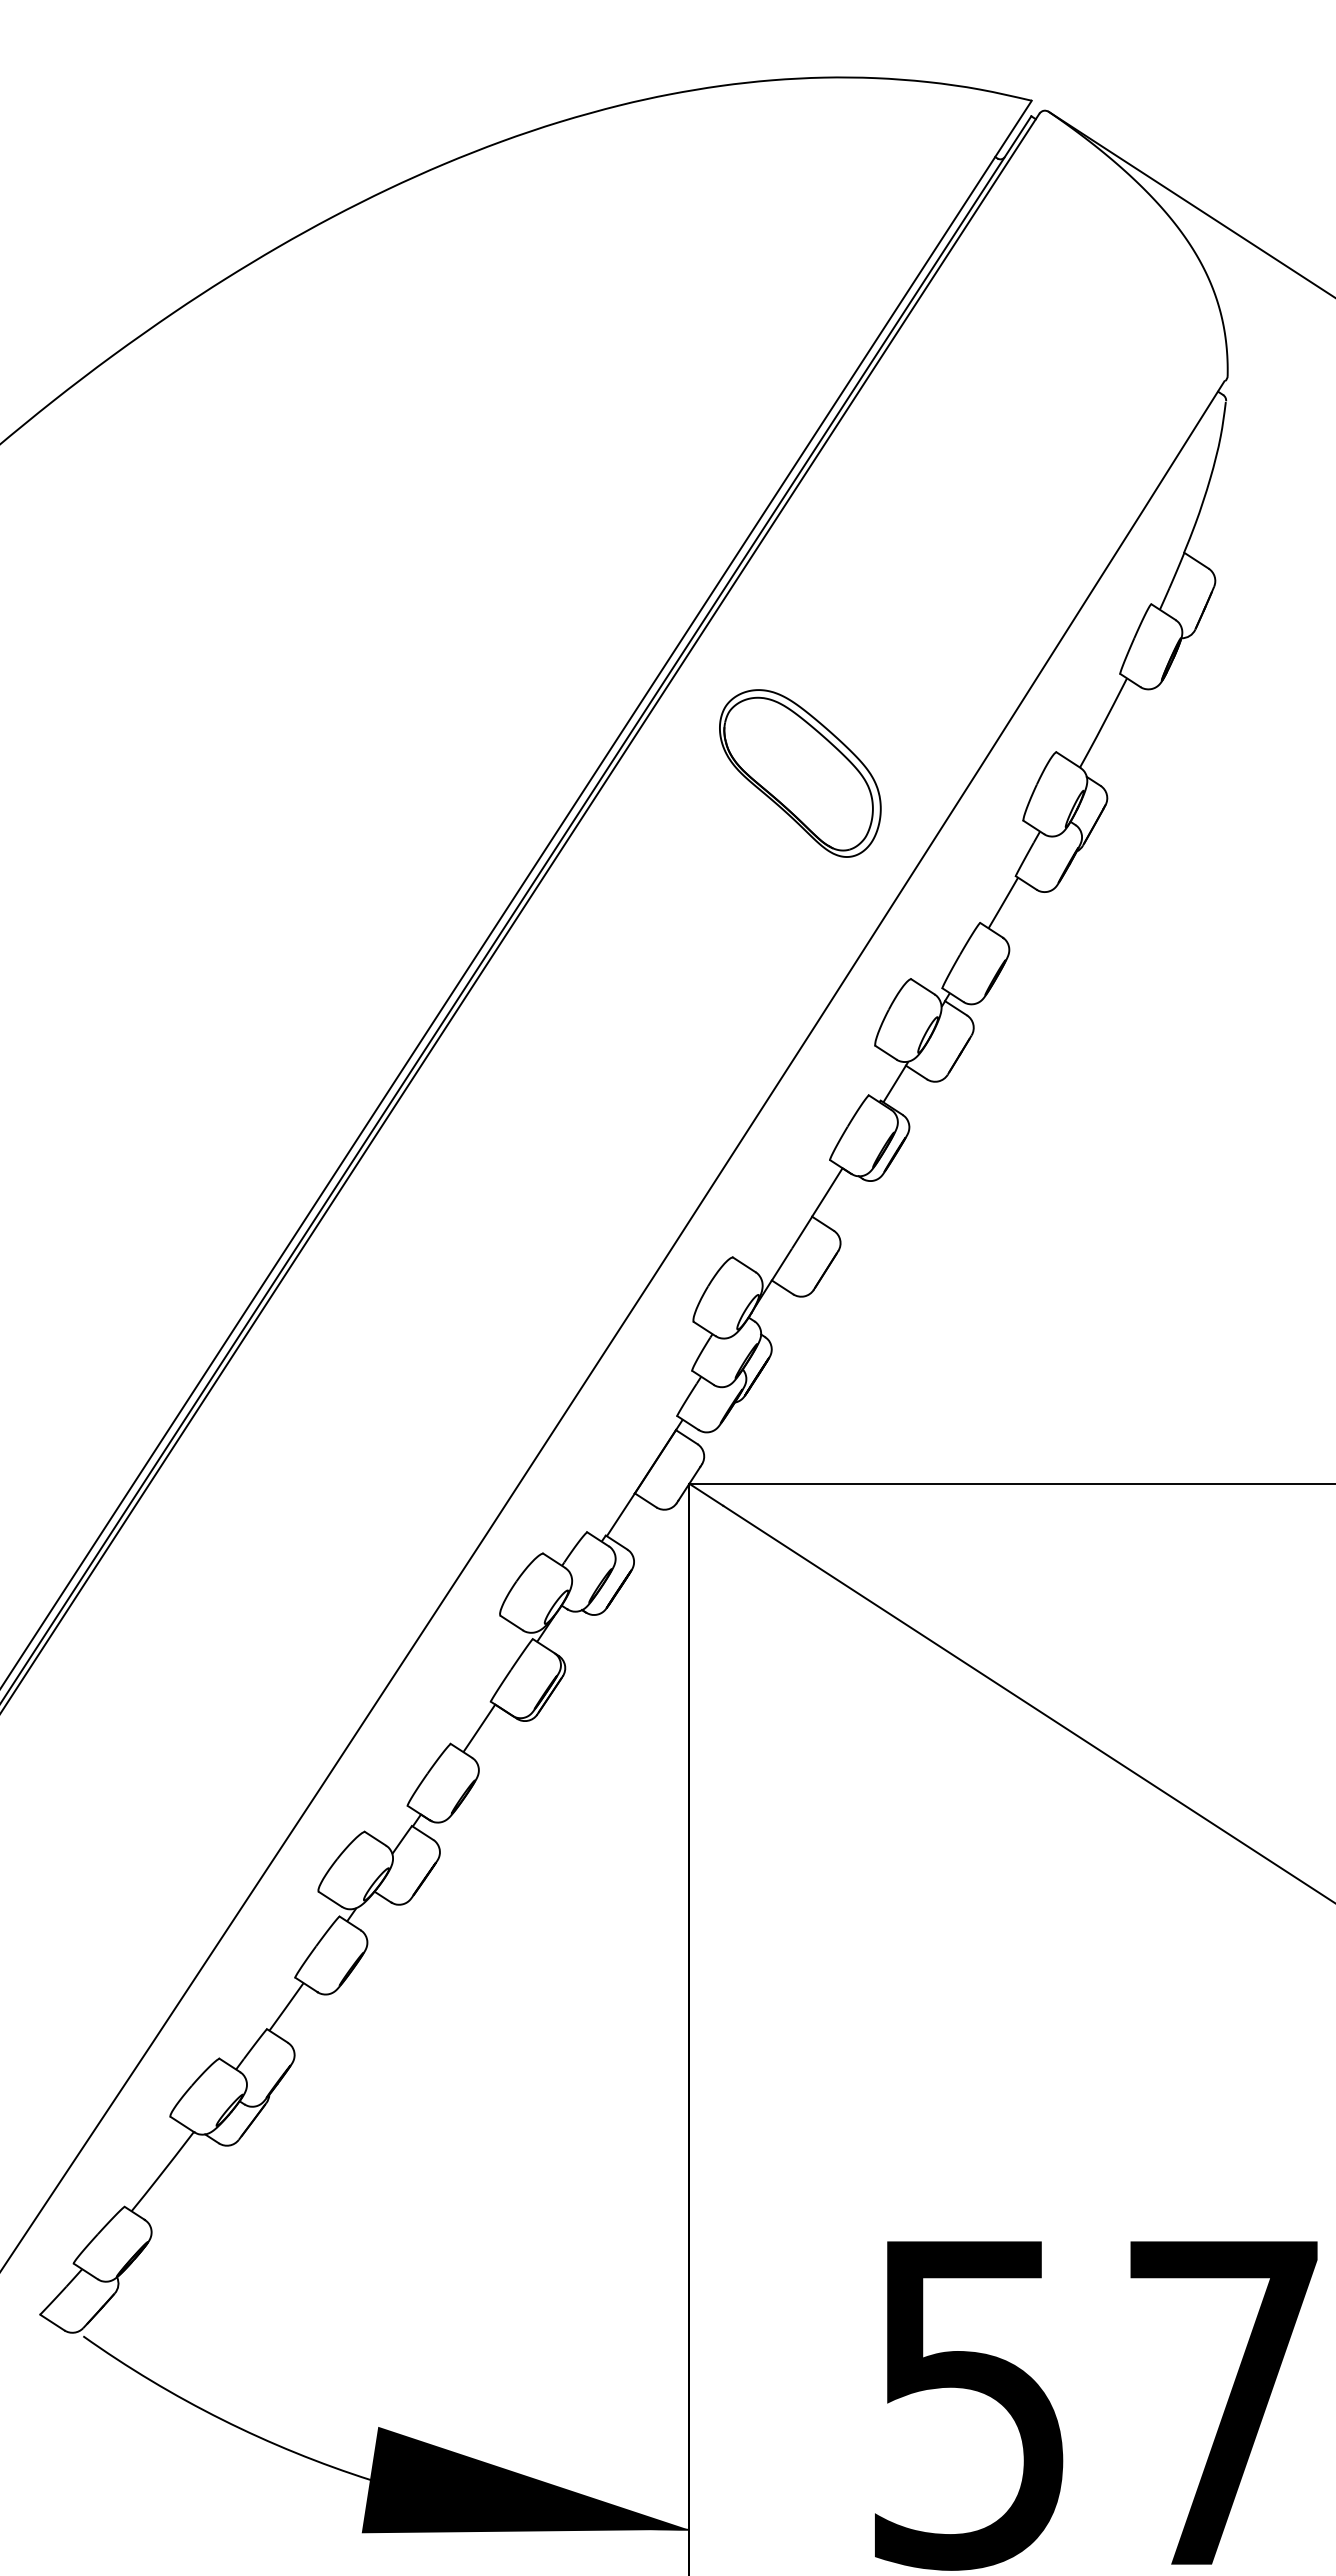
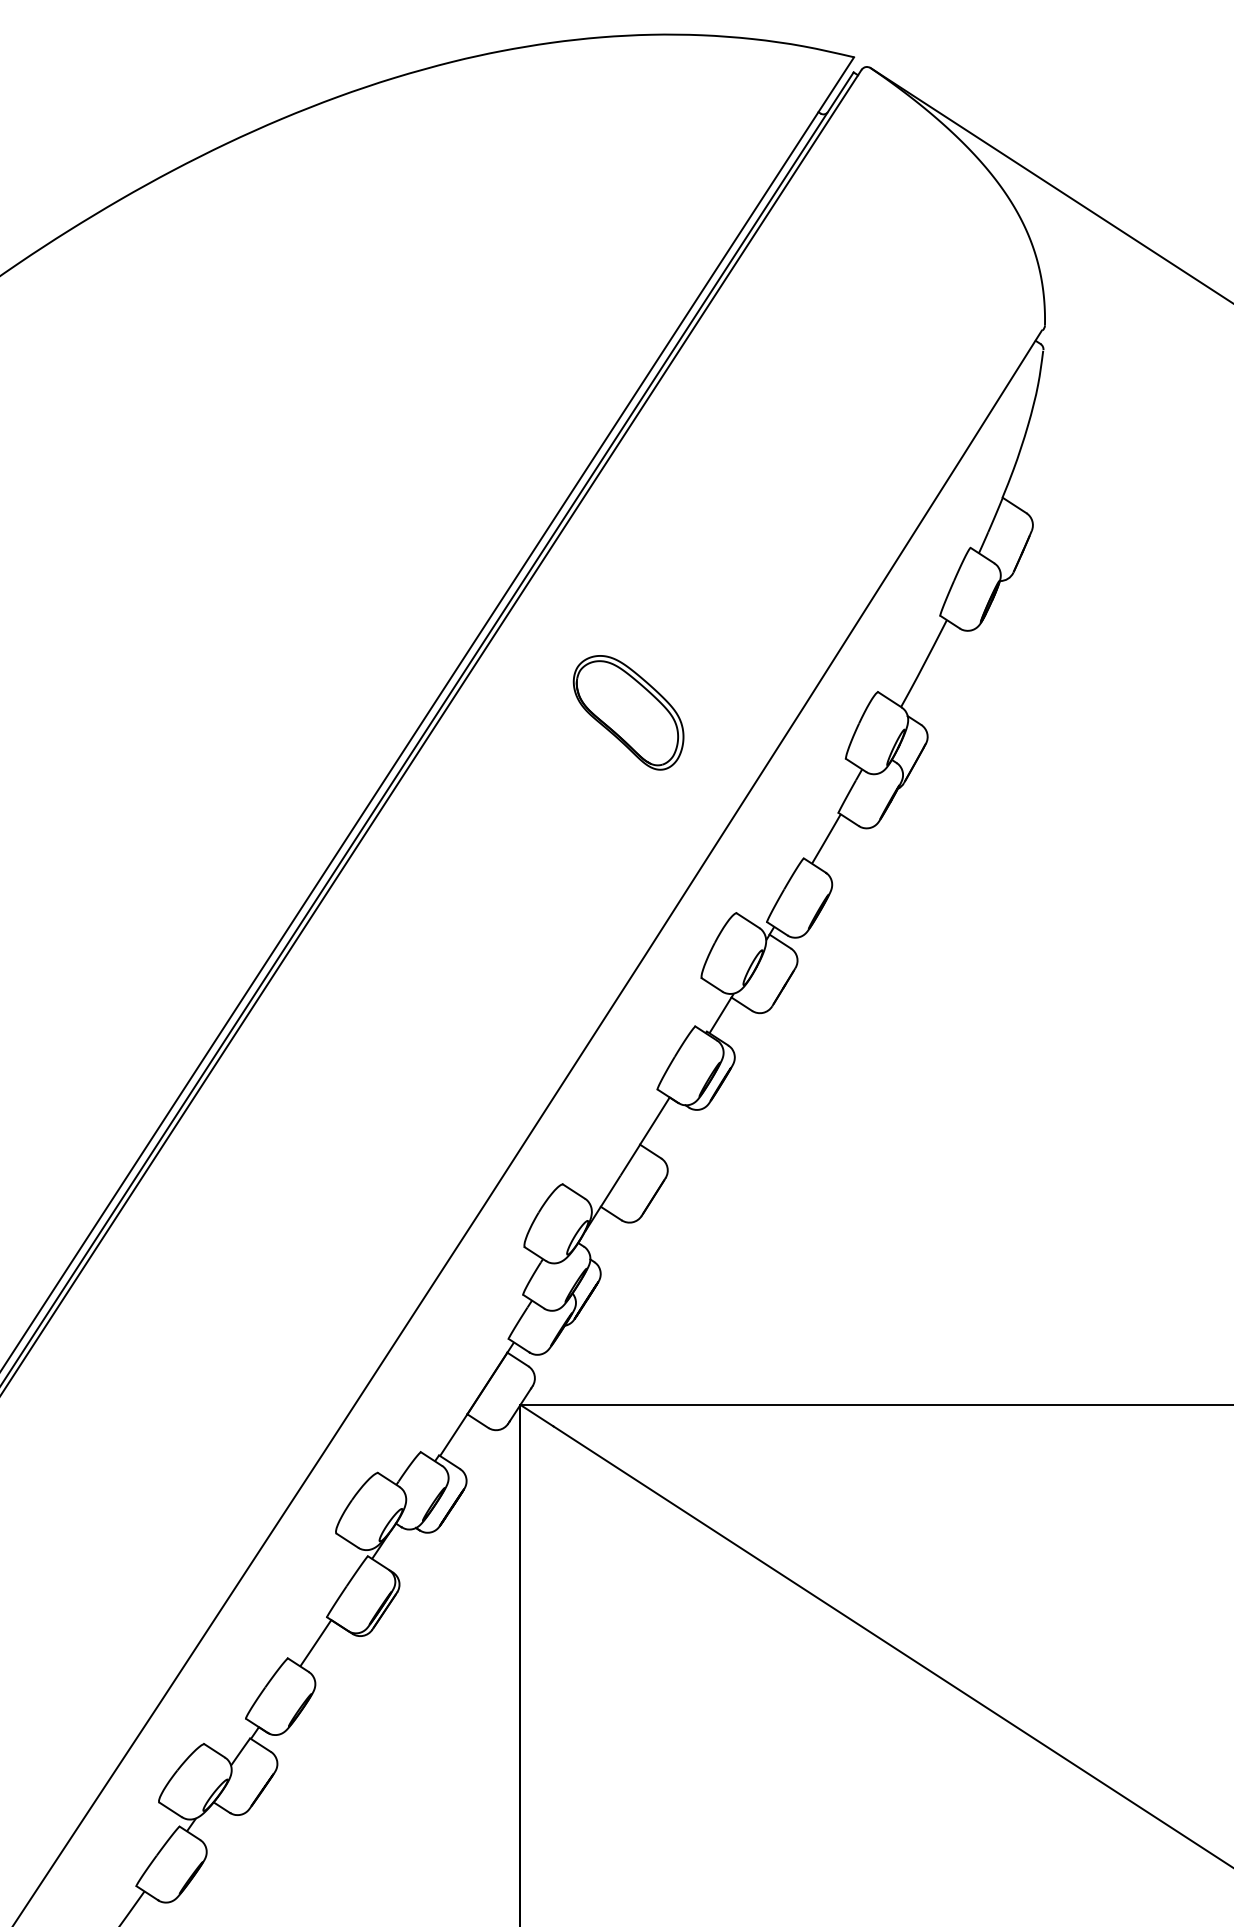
part: (800, 773) -> (628, 712), size x0.7

